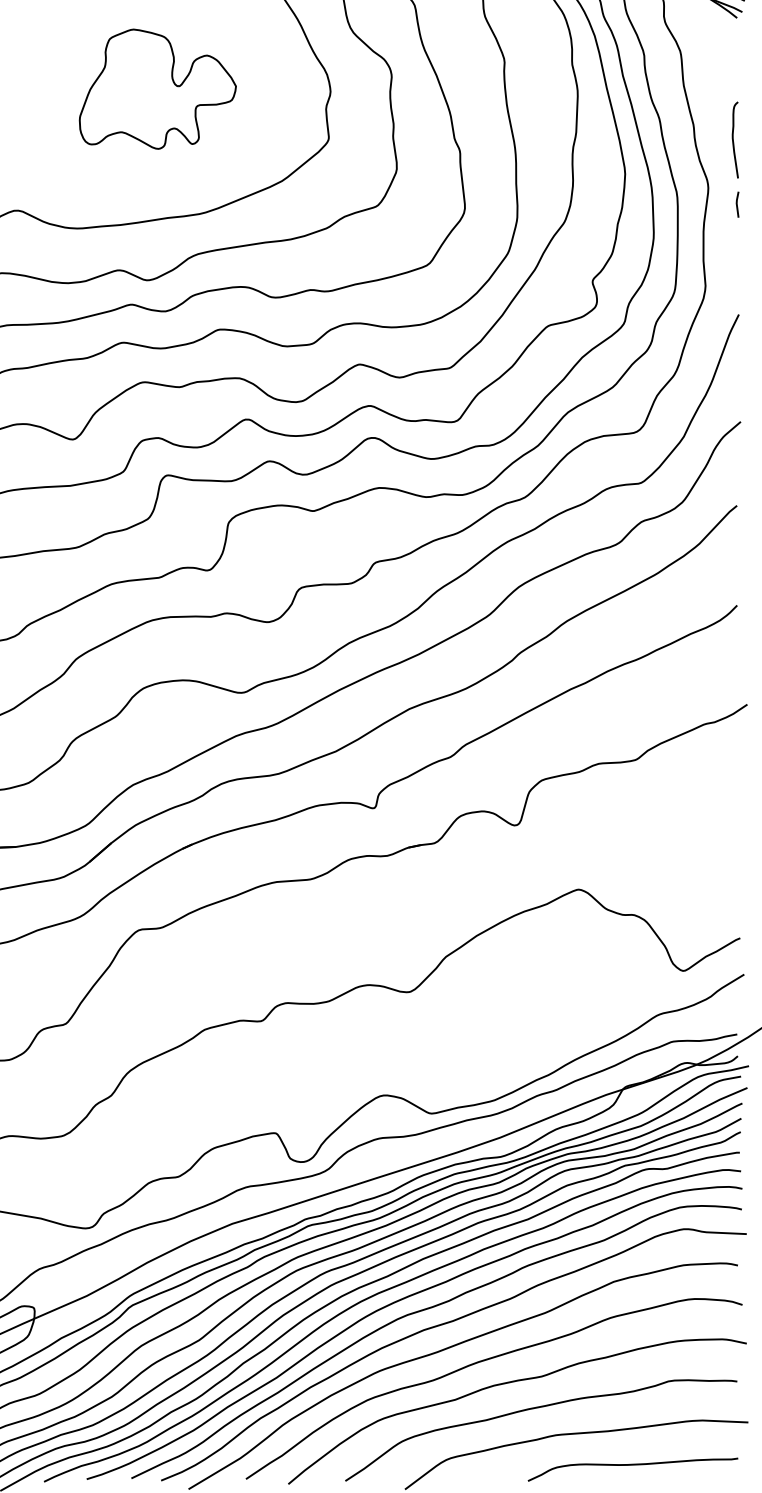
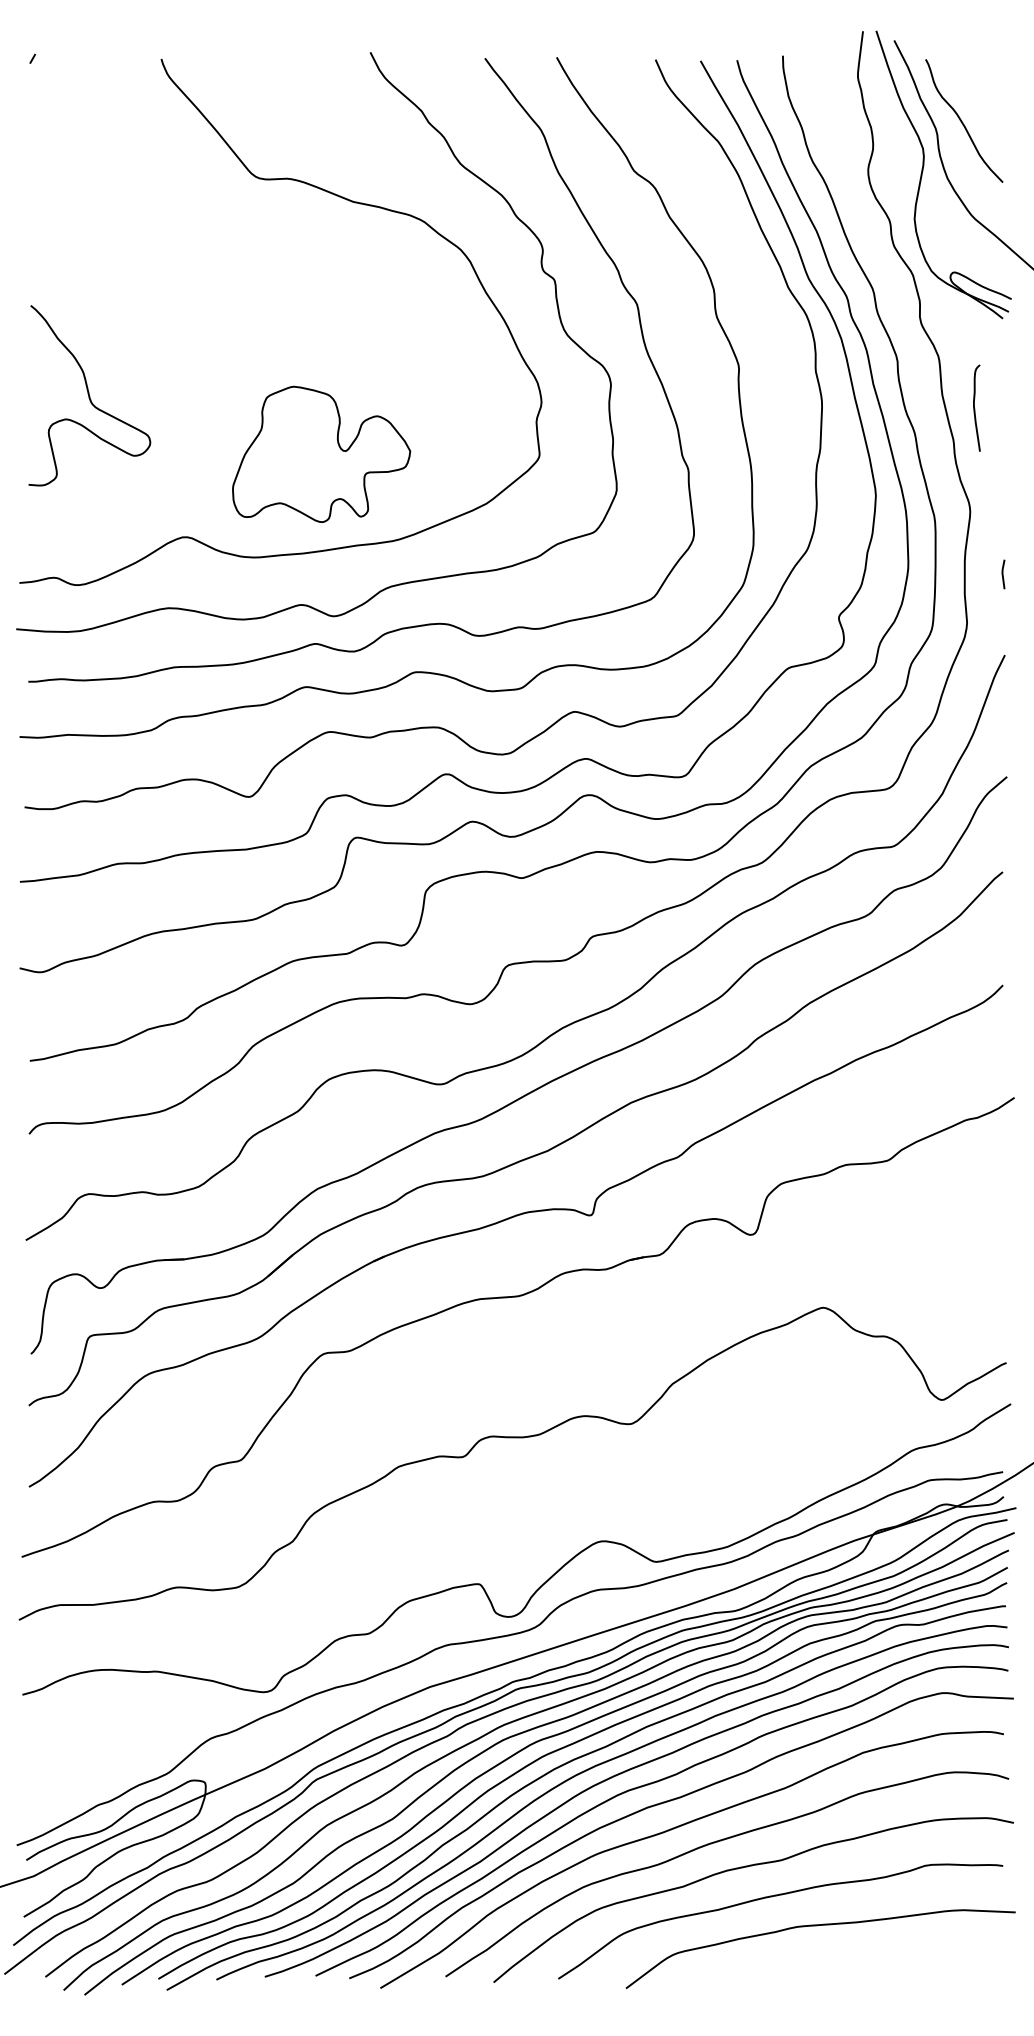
part: (157, 88) -> (321, 453), moved
curve: (734, 140) -> (975, 408), moved
line: (737, 204) -> (1003, 574), moved
curve: (632, 1465) -> (884, 1961), removed

